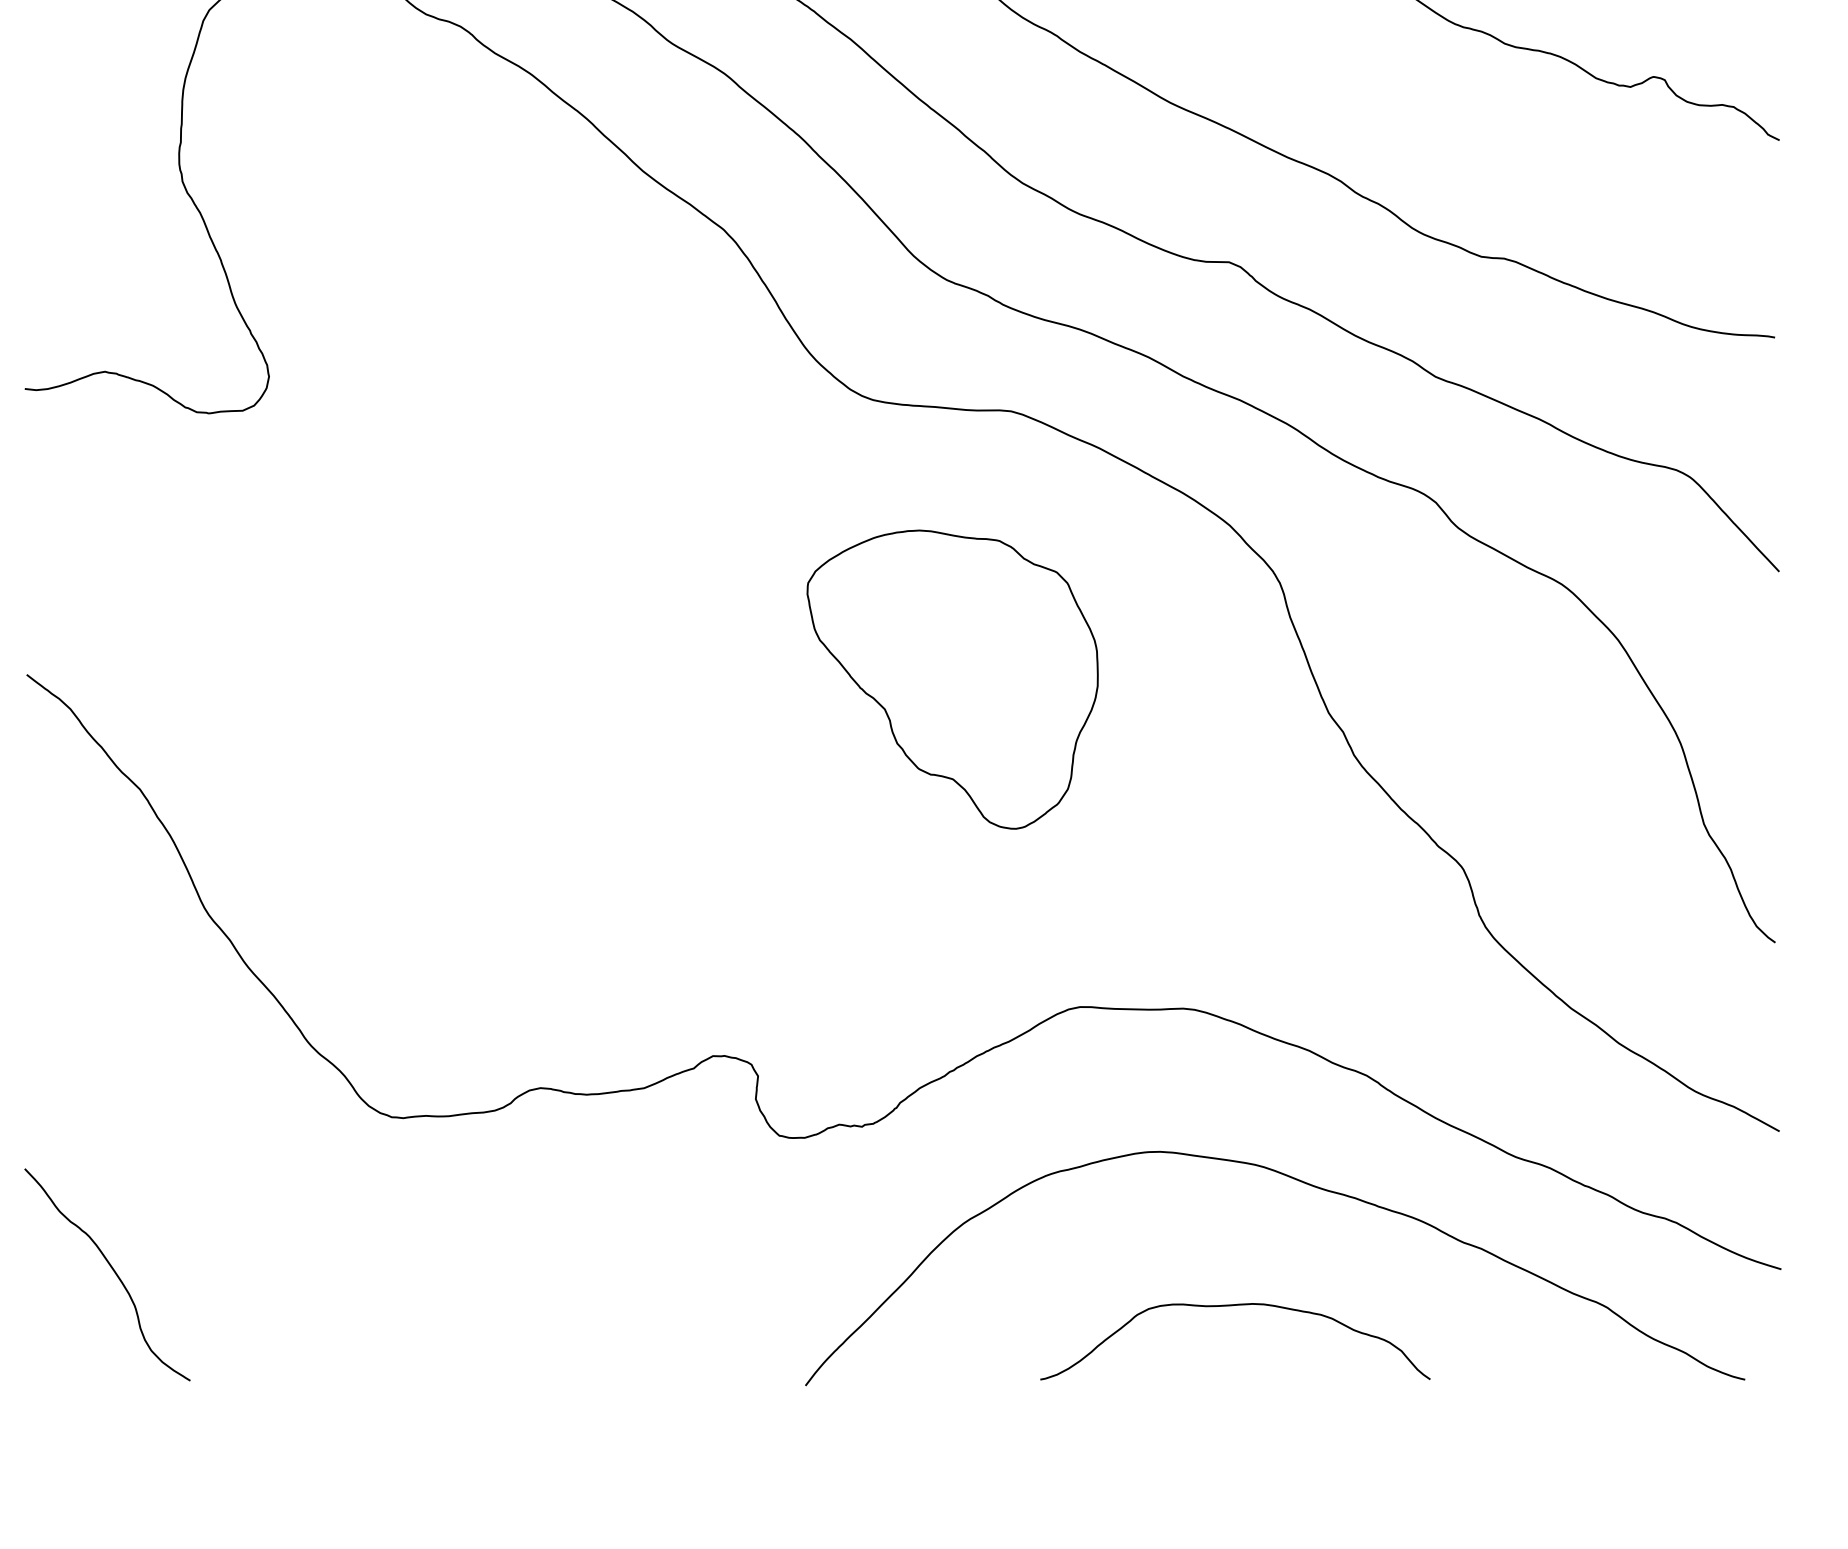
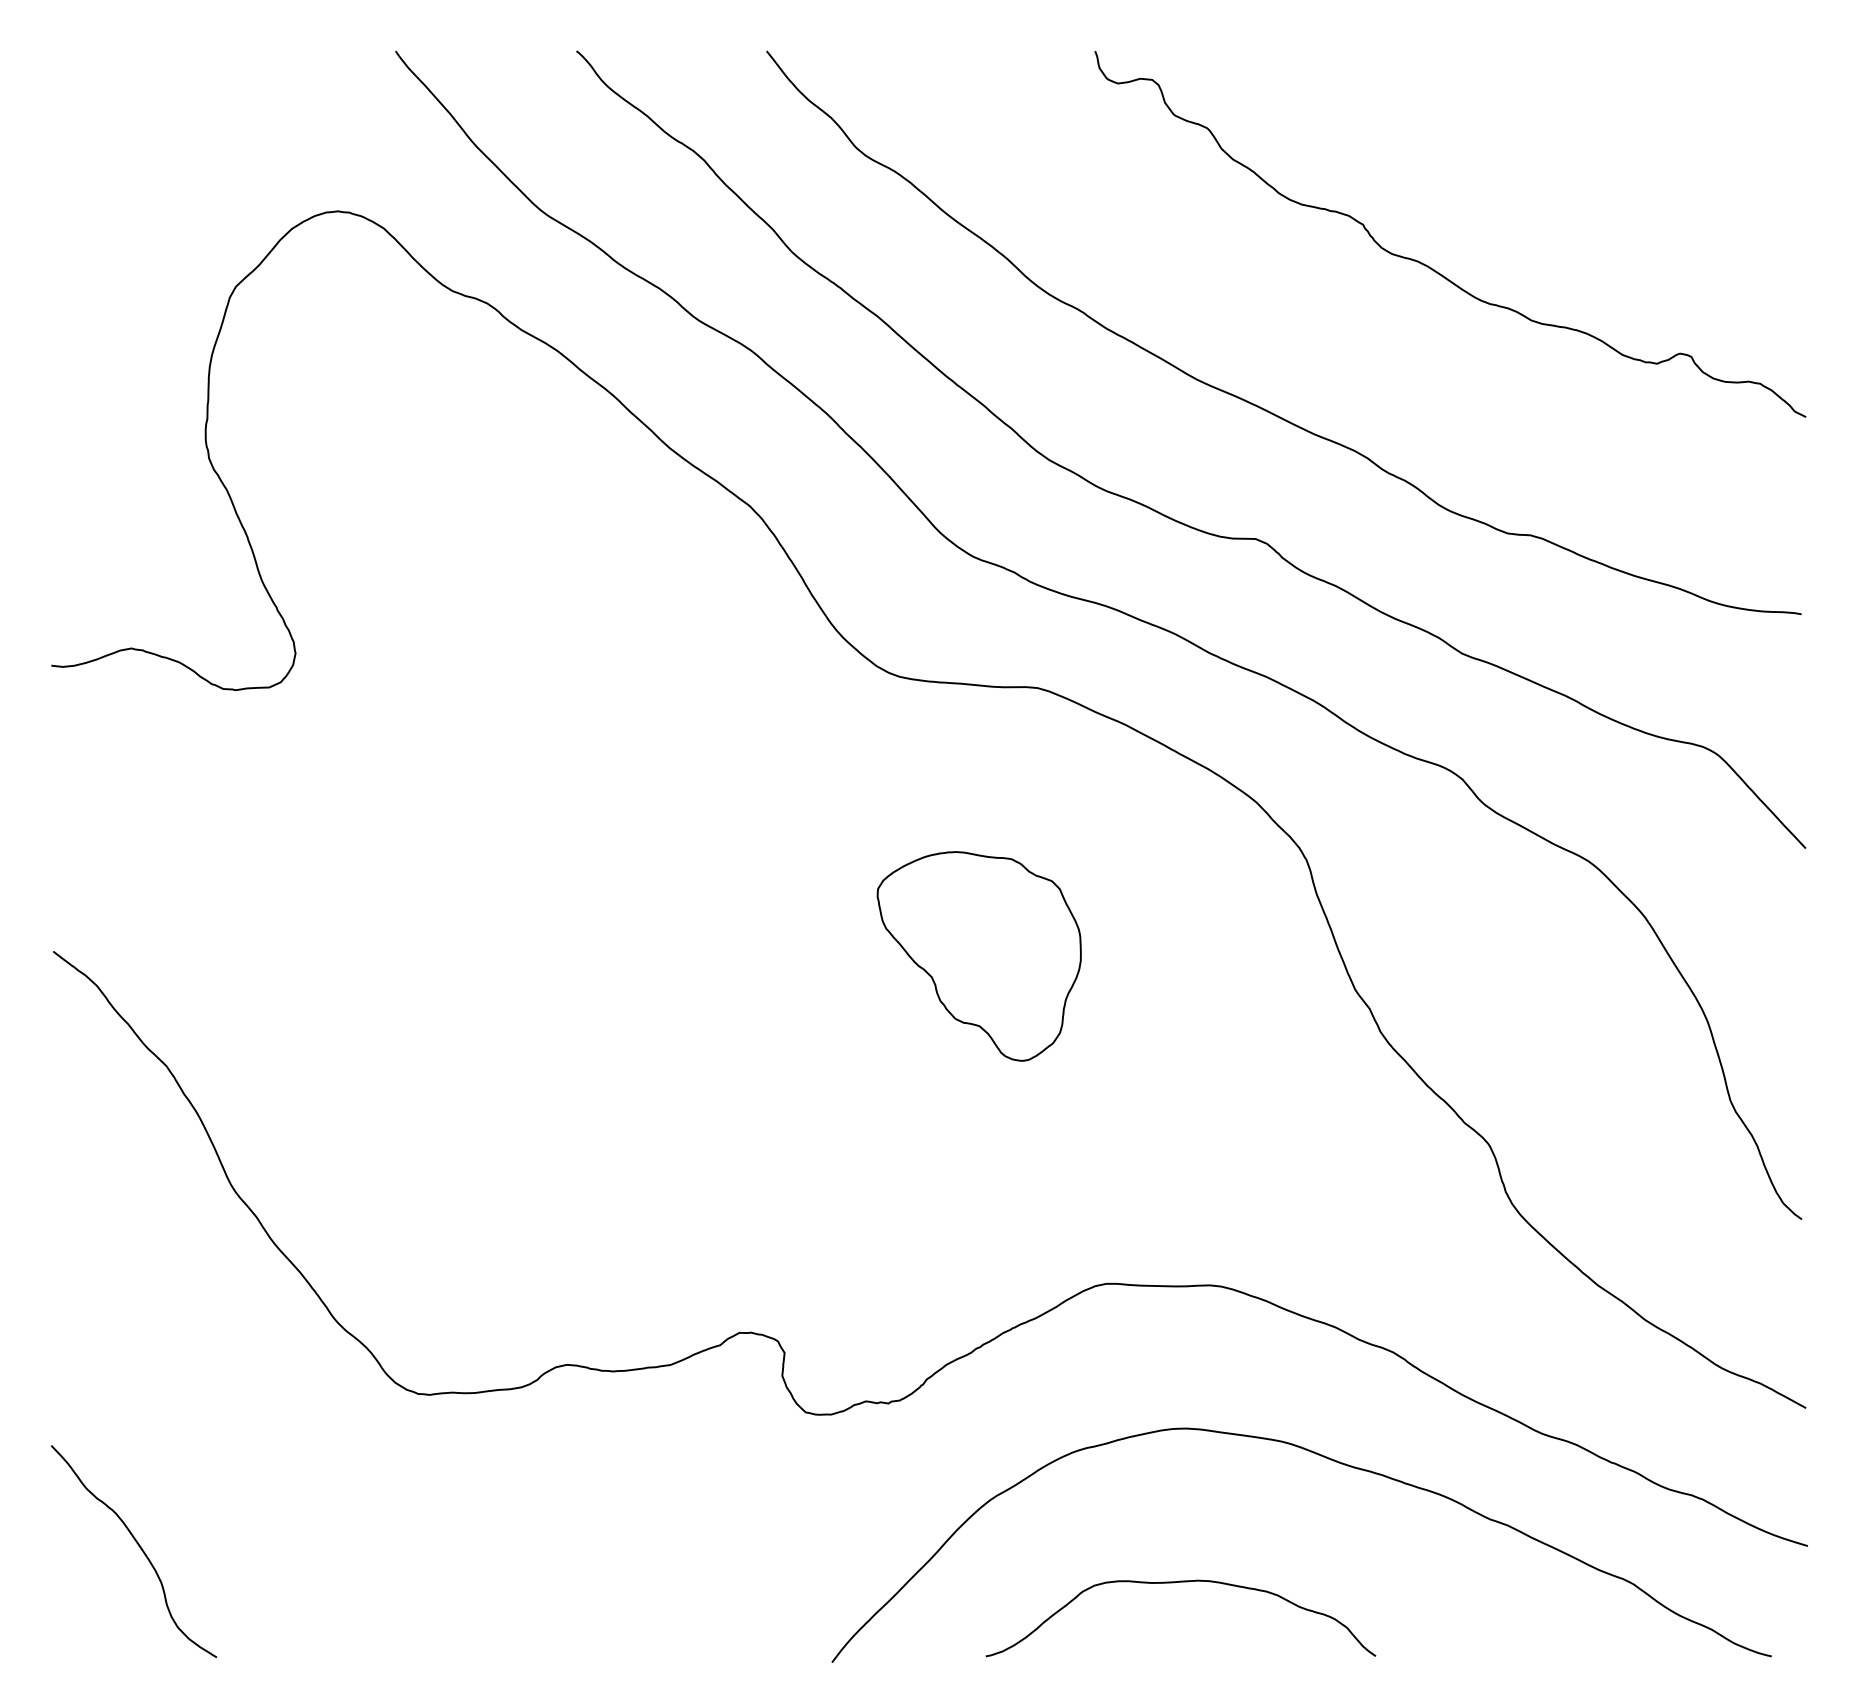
part: (953, 679) -> (979, 956), size x0.7
curve: (1229, 1306) -> (1174, 1583), moved

